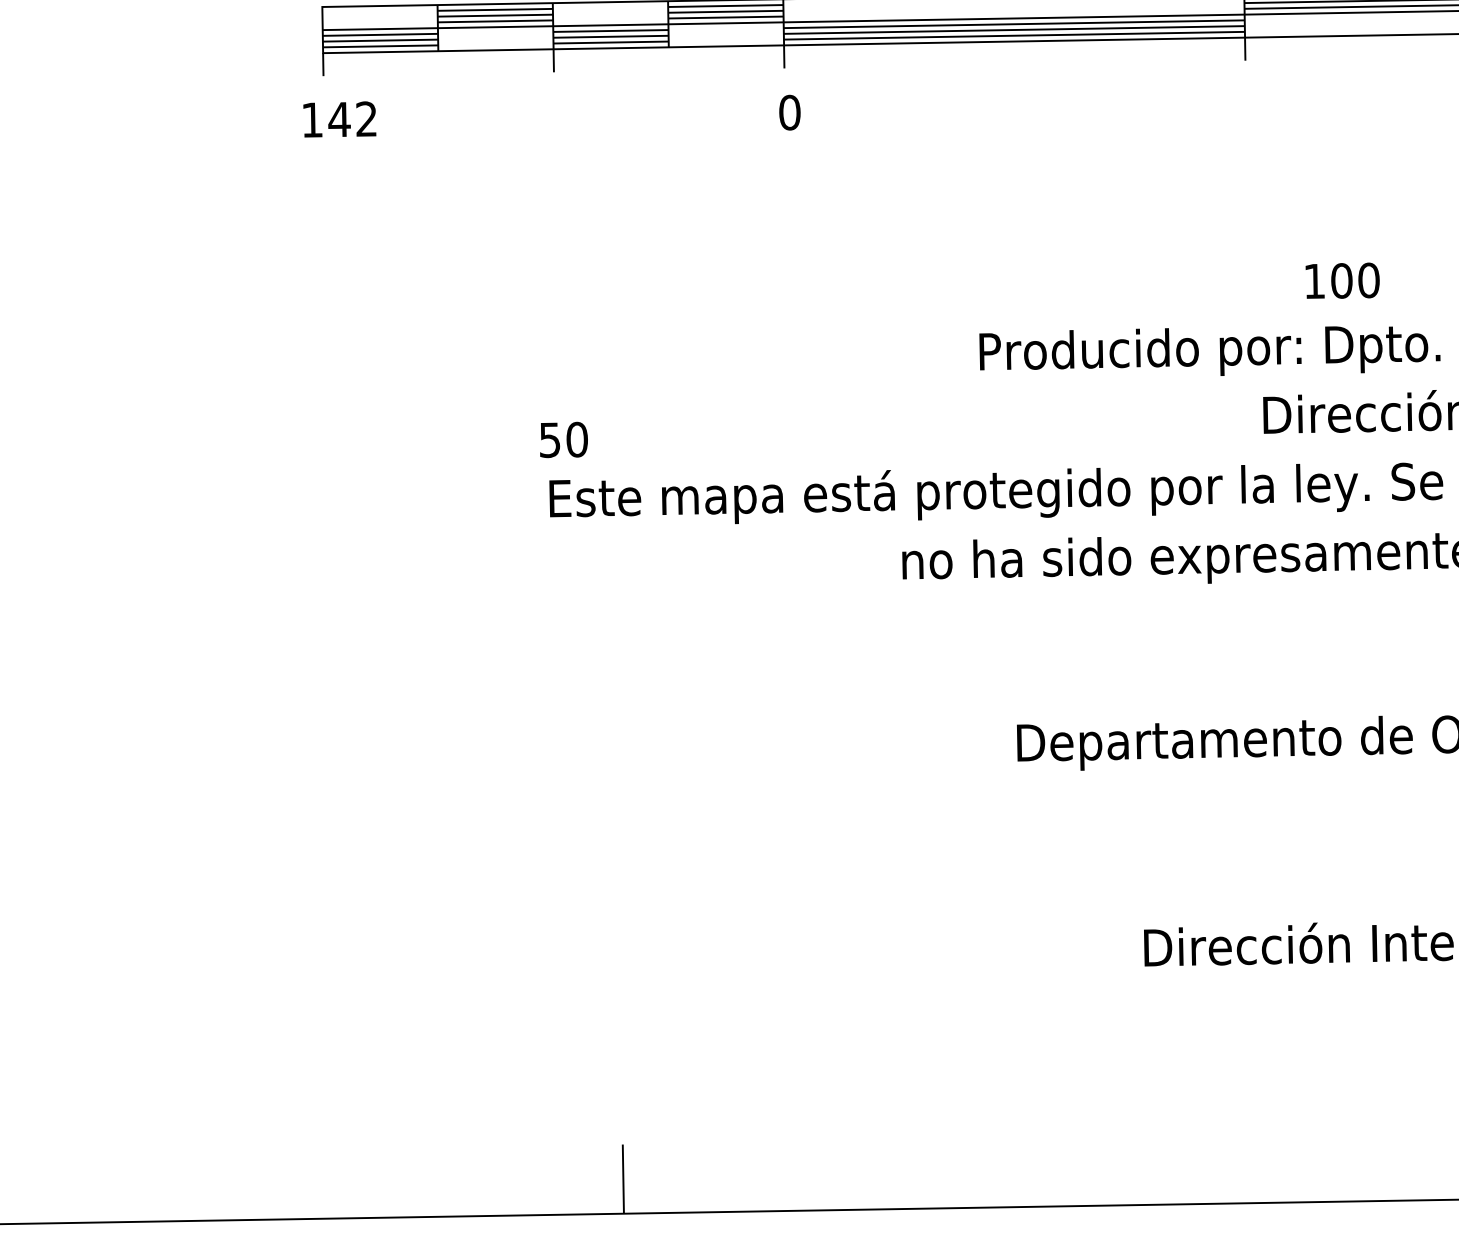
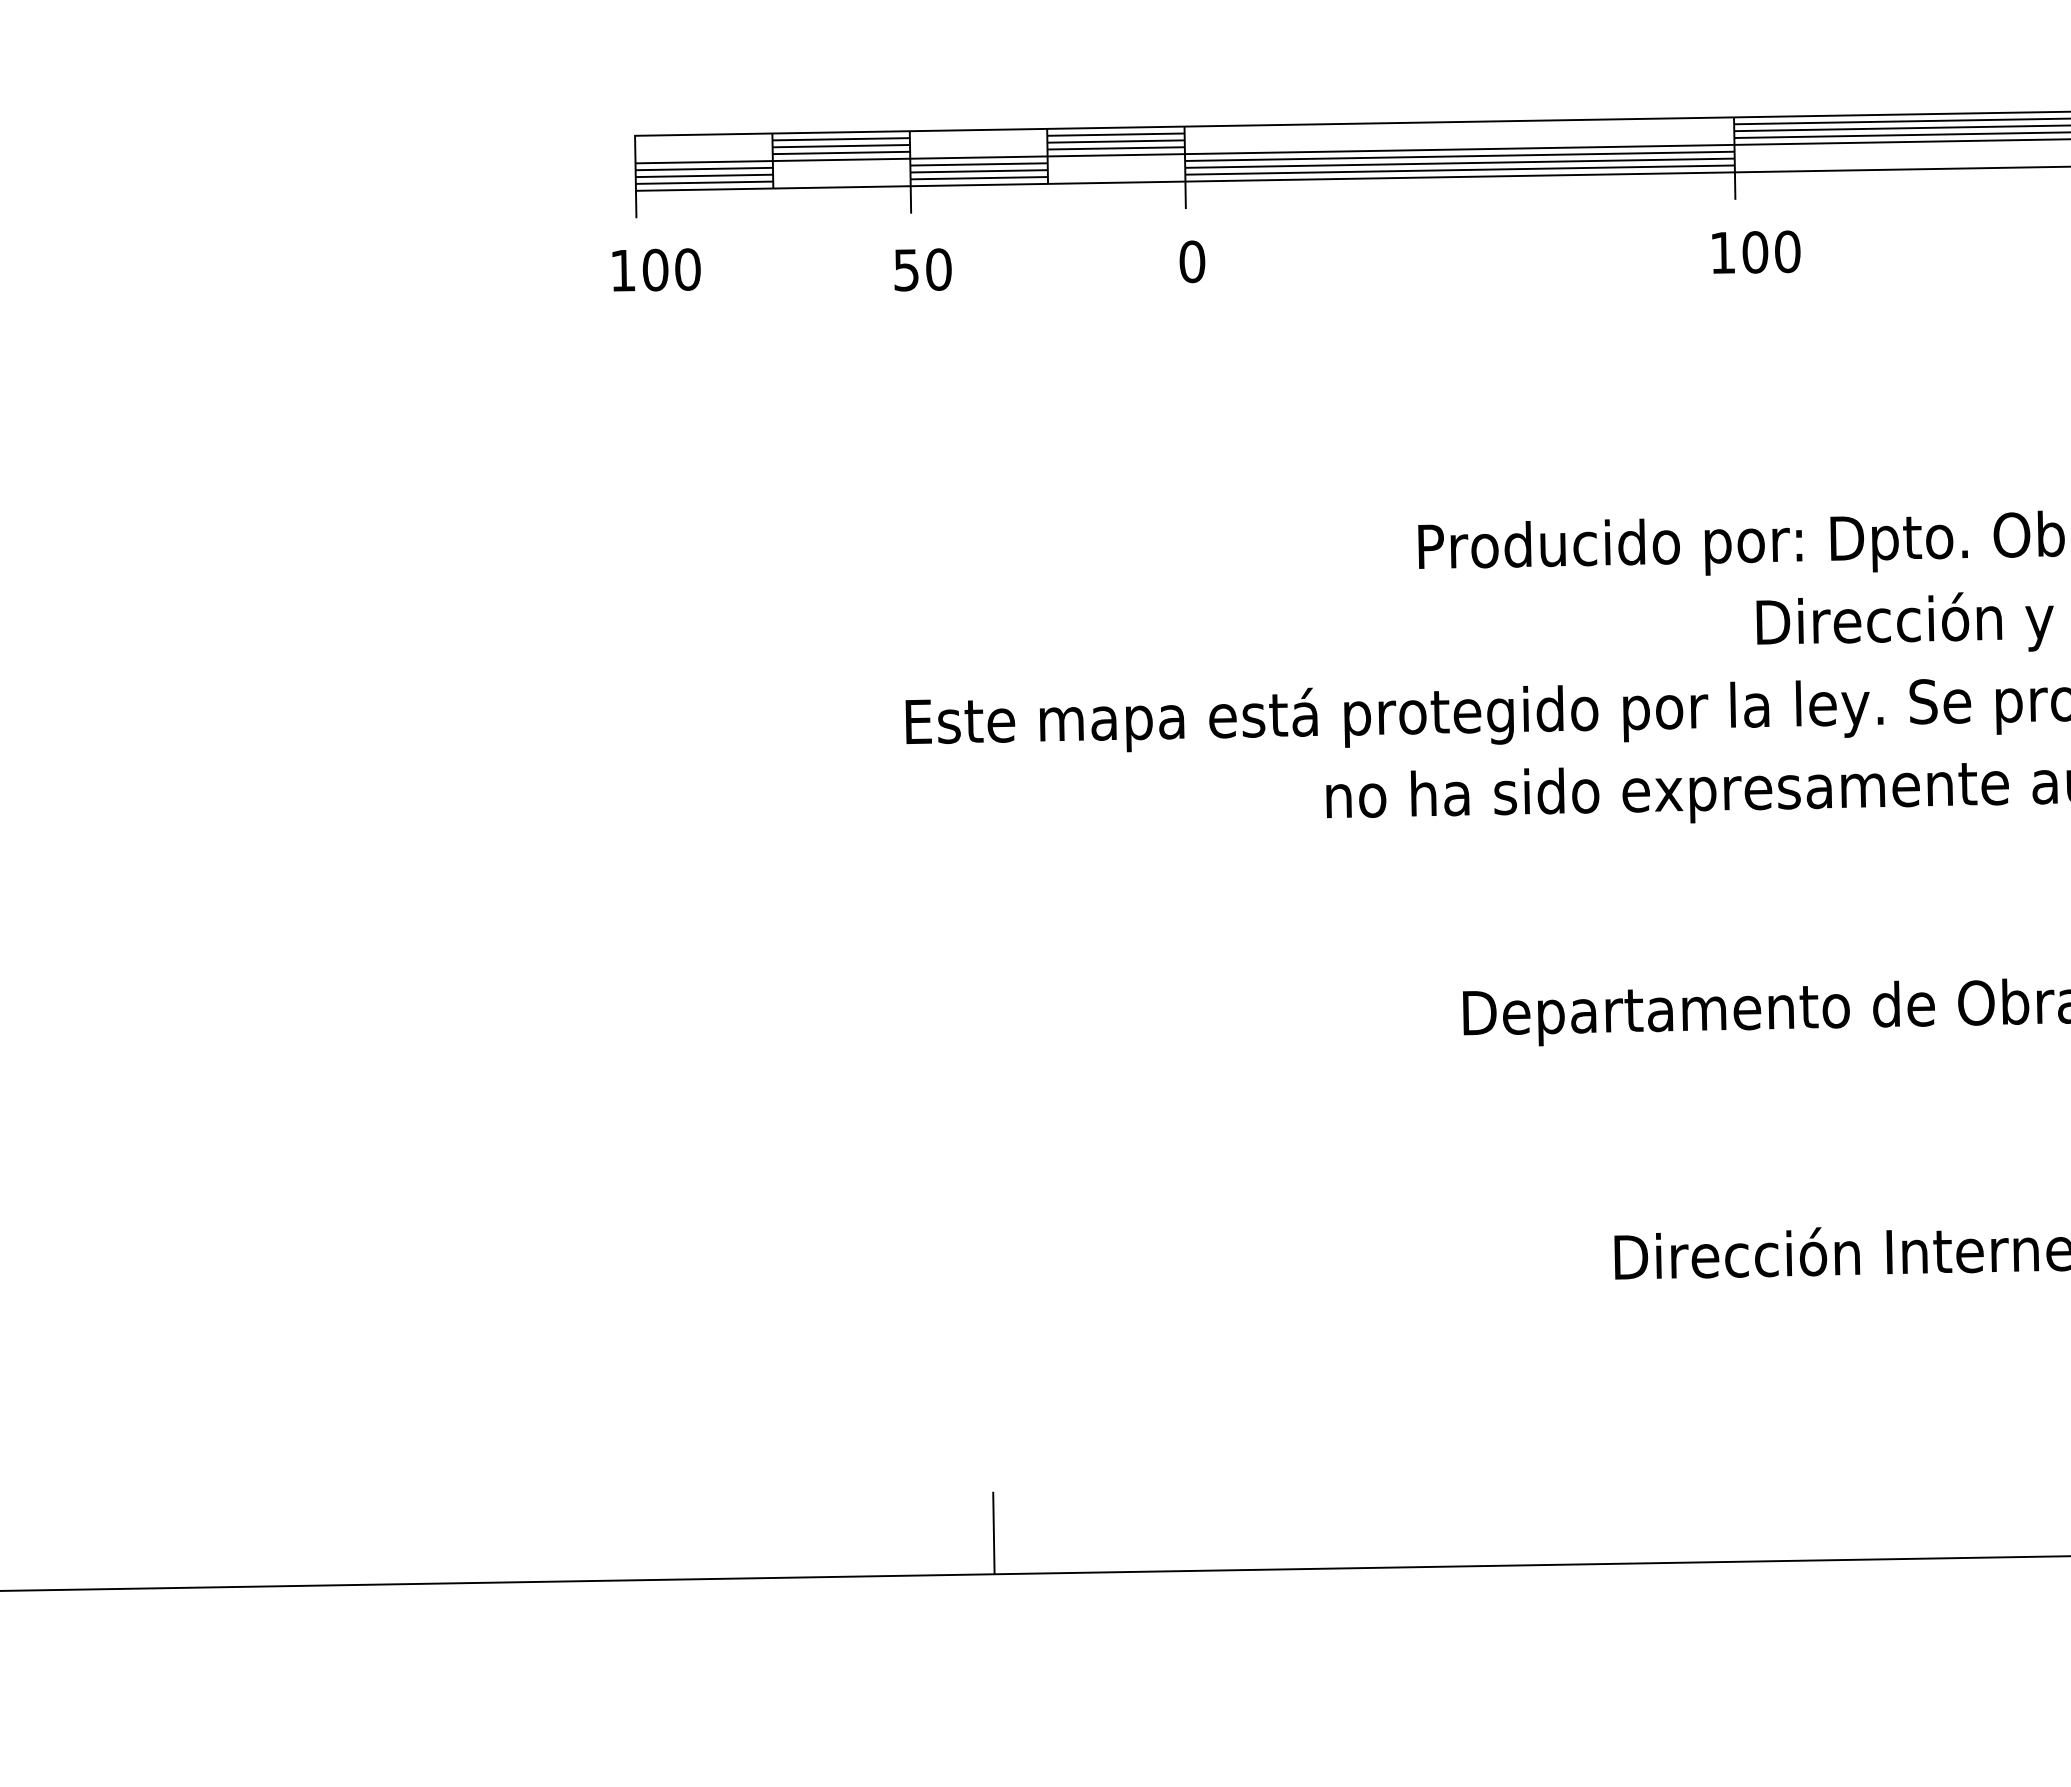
text: (352, 119) -> (671, 269), 142 -> 100
text: (1342, 280) -> (1756, 251), moved
text: (563, 439) -> (922, 269), moved

